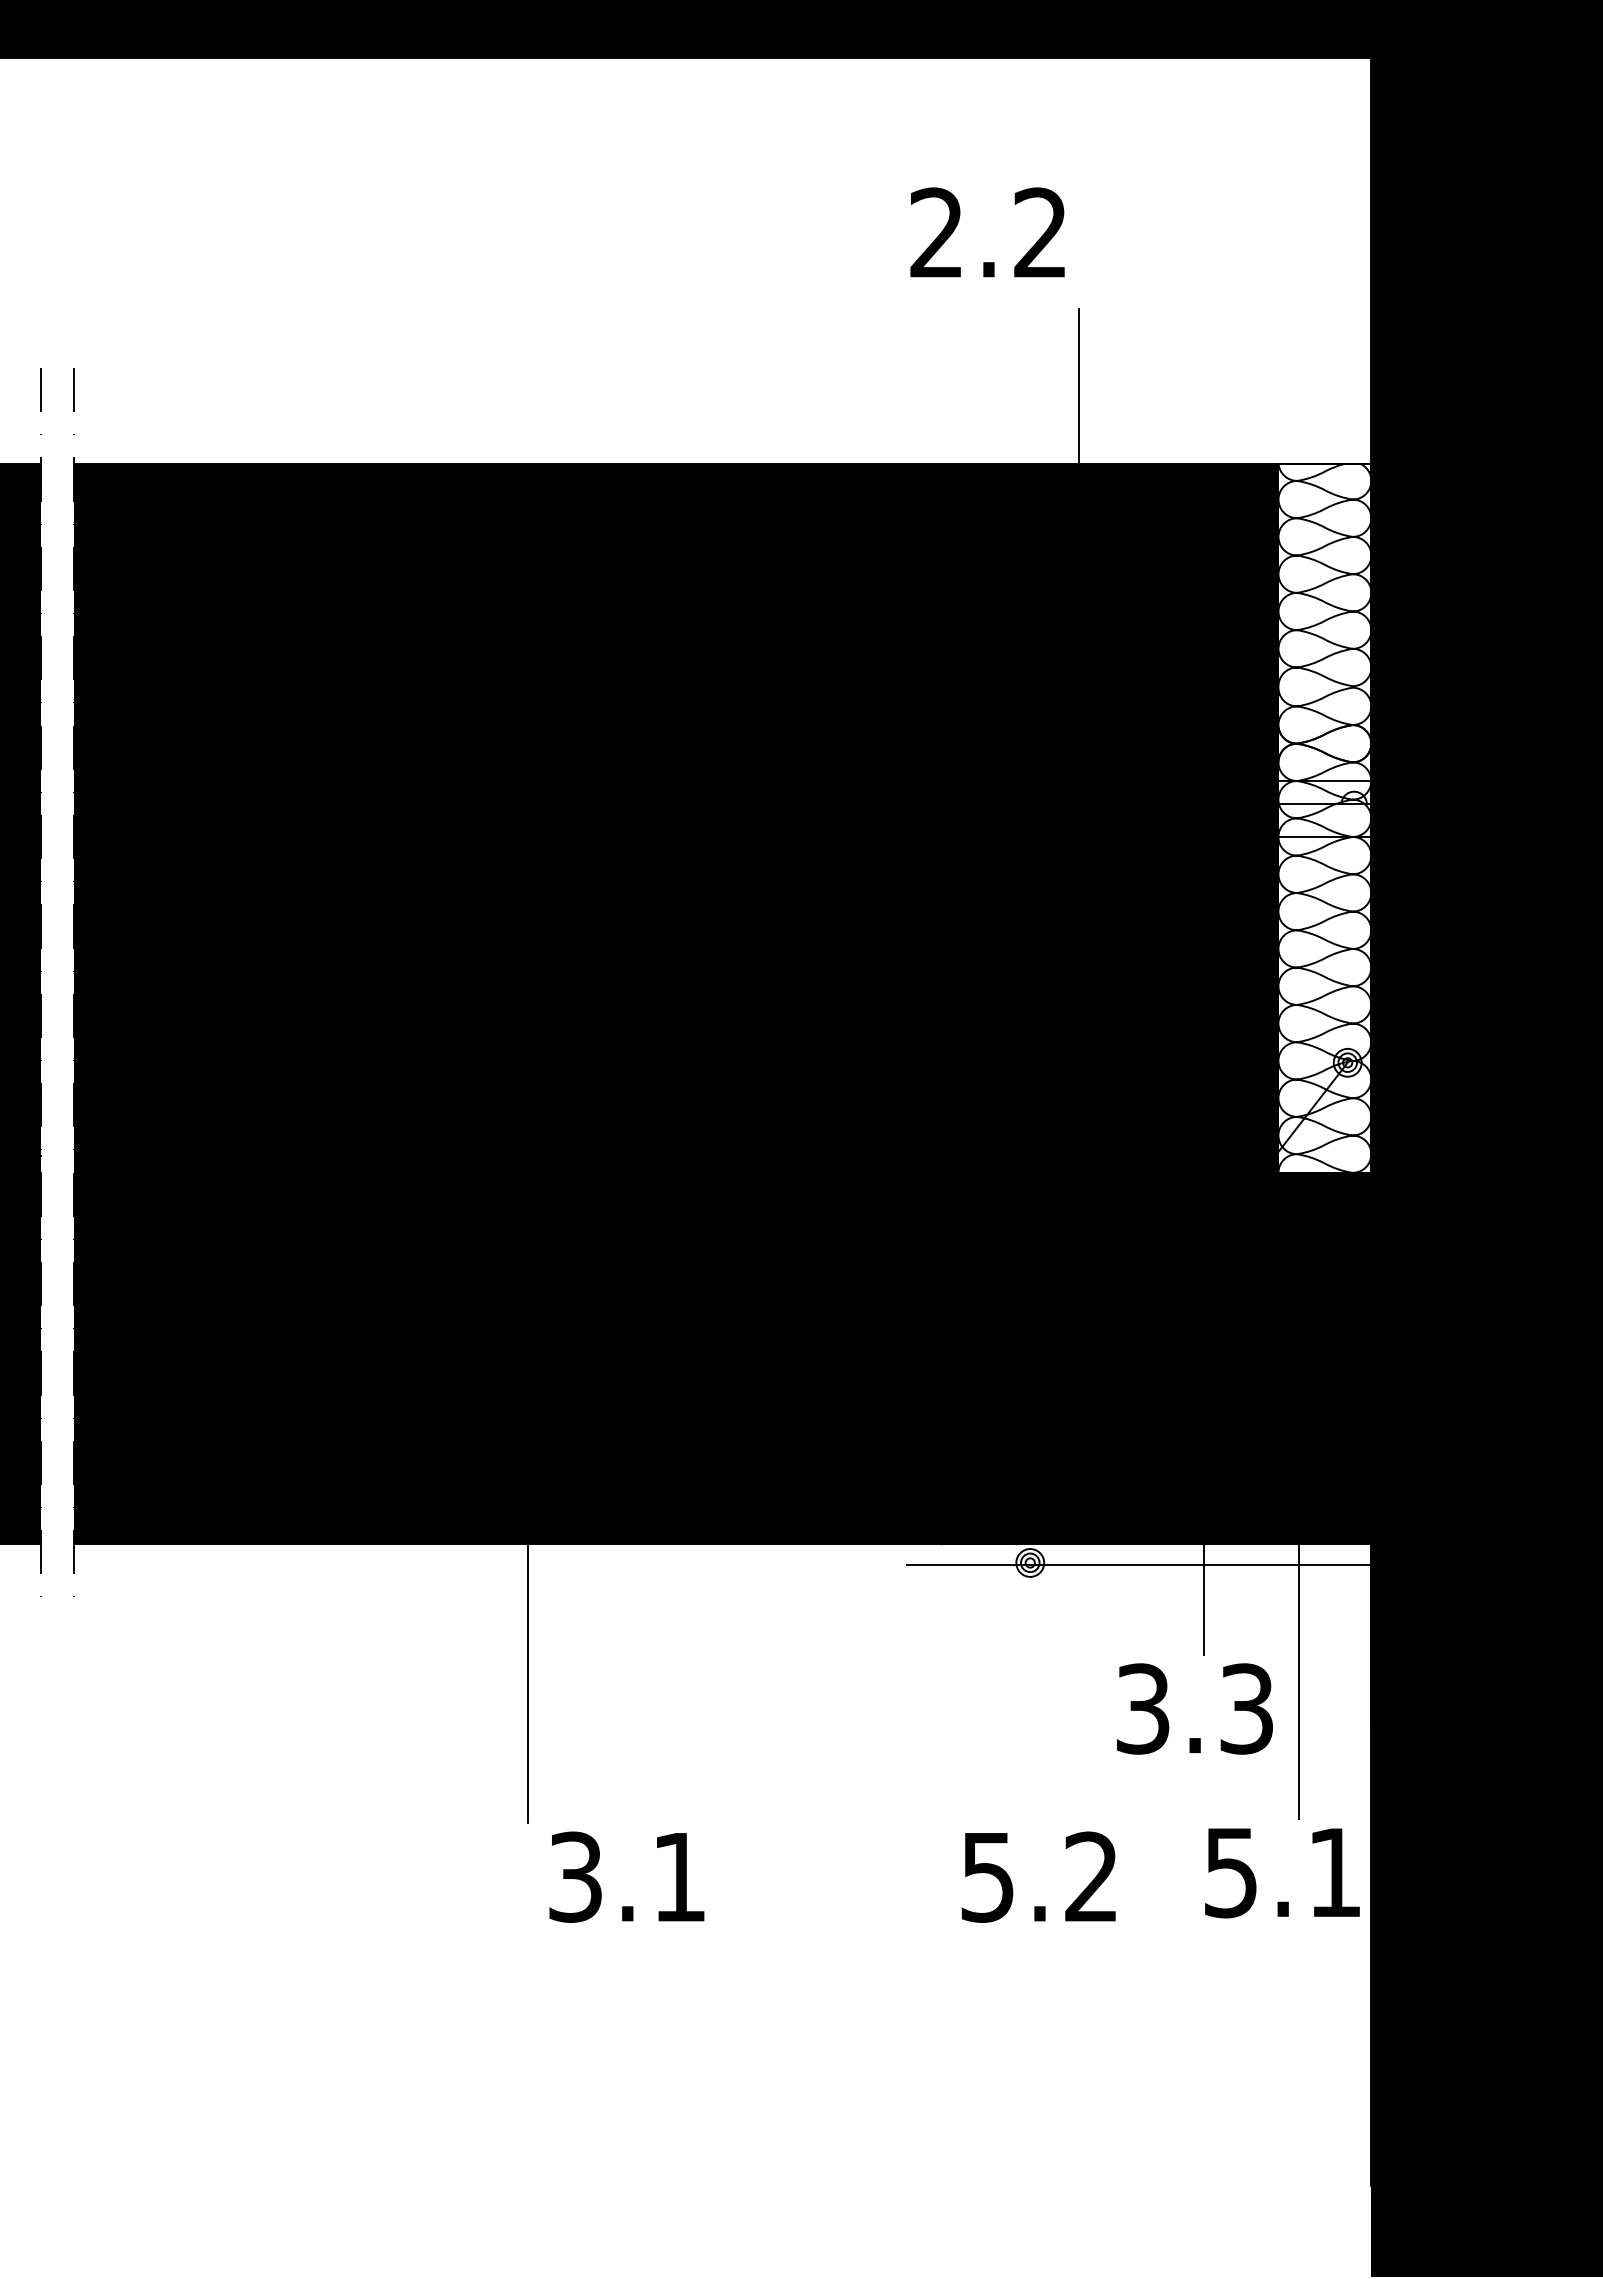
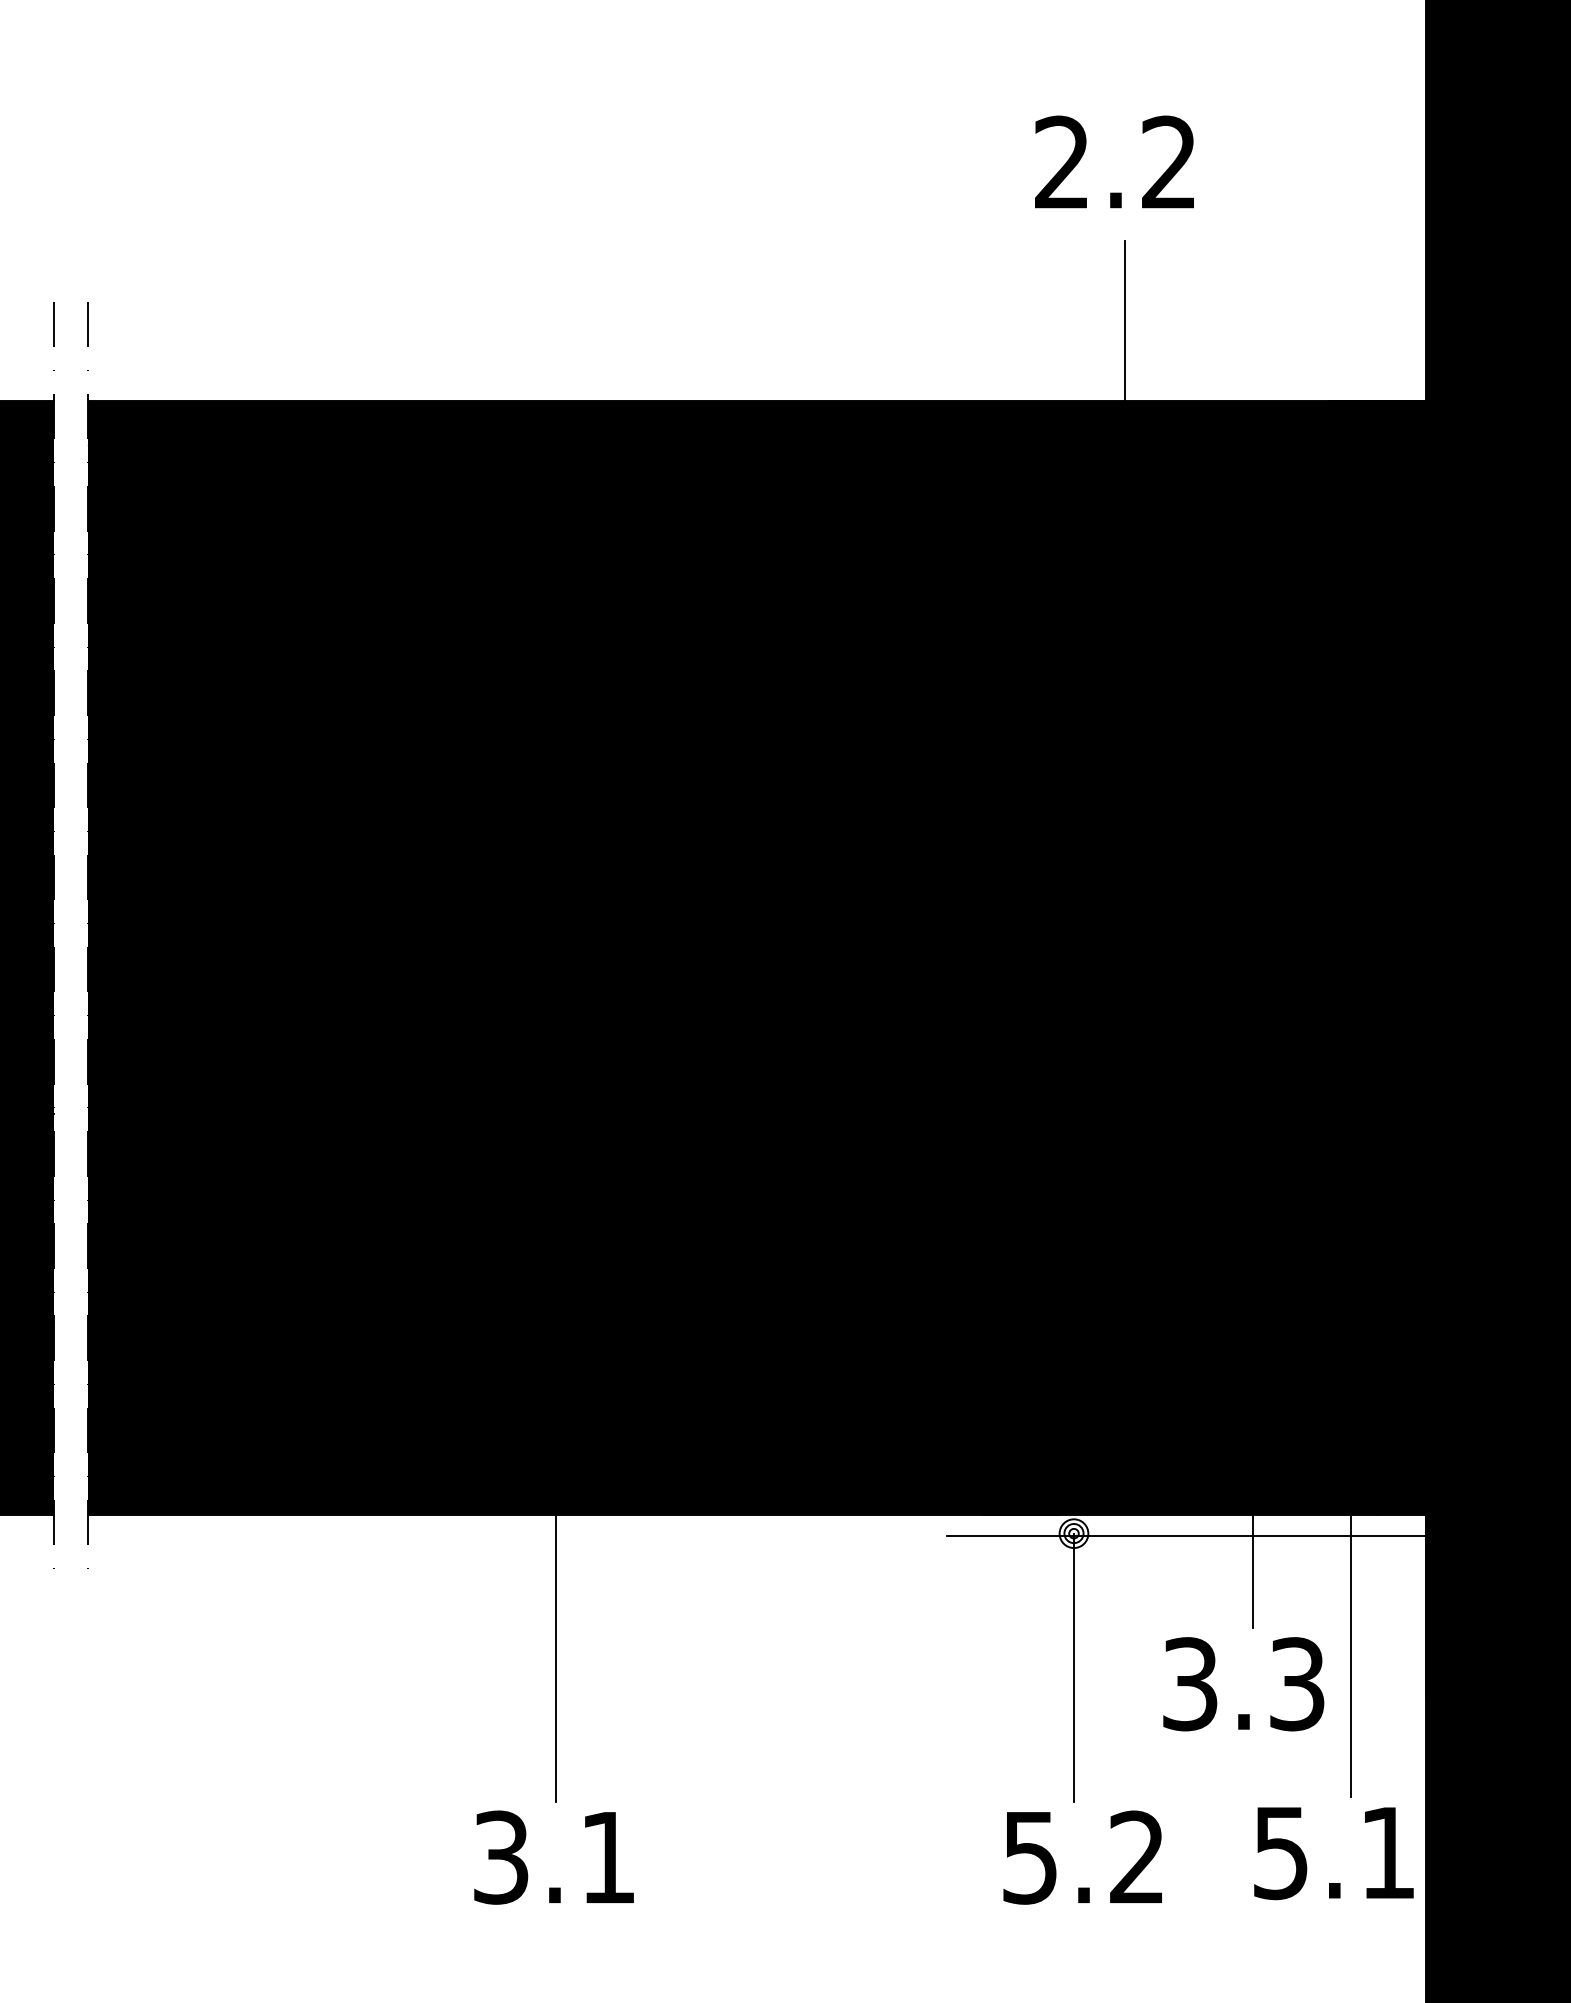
text: (987, 232) -> (1114, 162), moved
fill: (1324, 818) -> (1377, 766), added
line: (1030, 1692) -> (1074, 1667), added
text: (626, 1876) -> (553, 1856), moved

